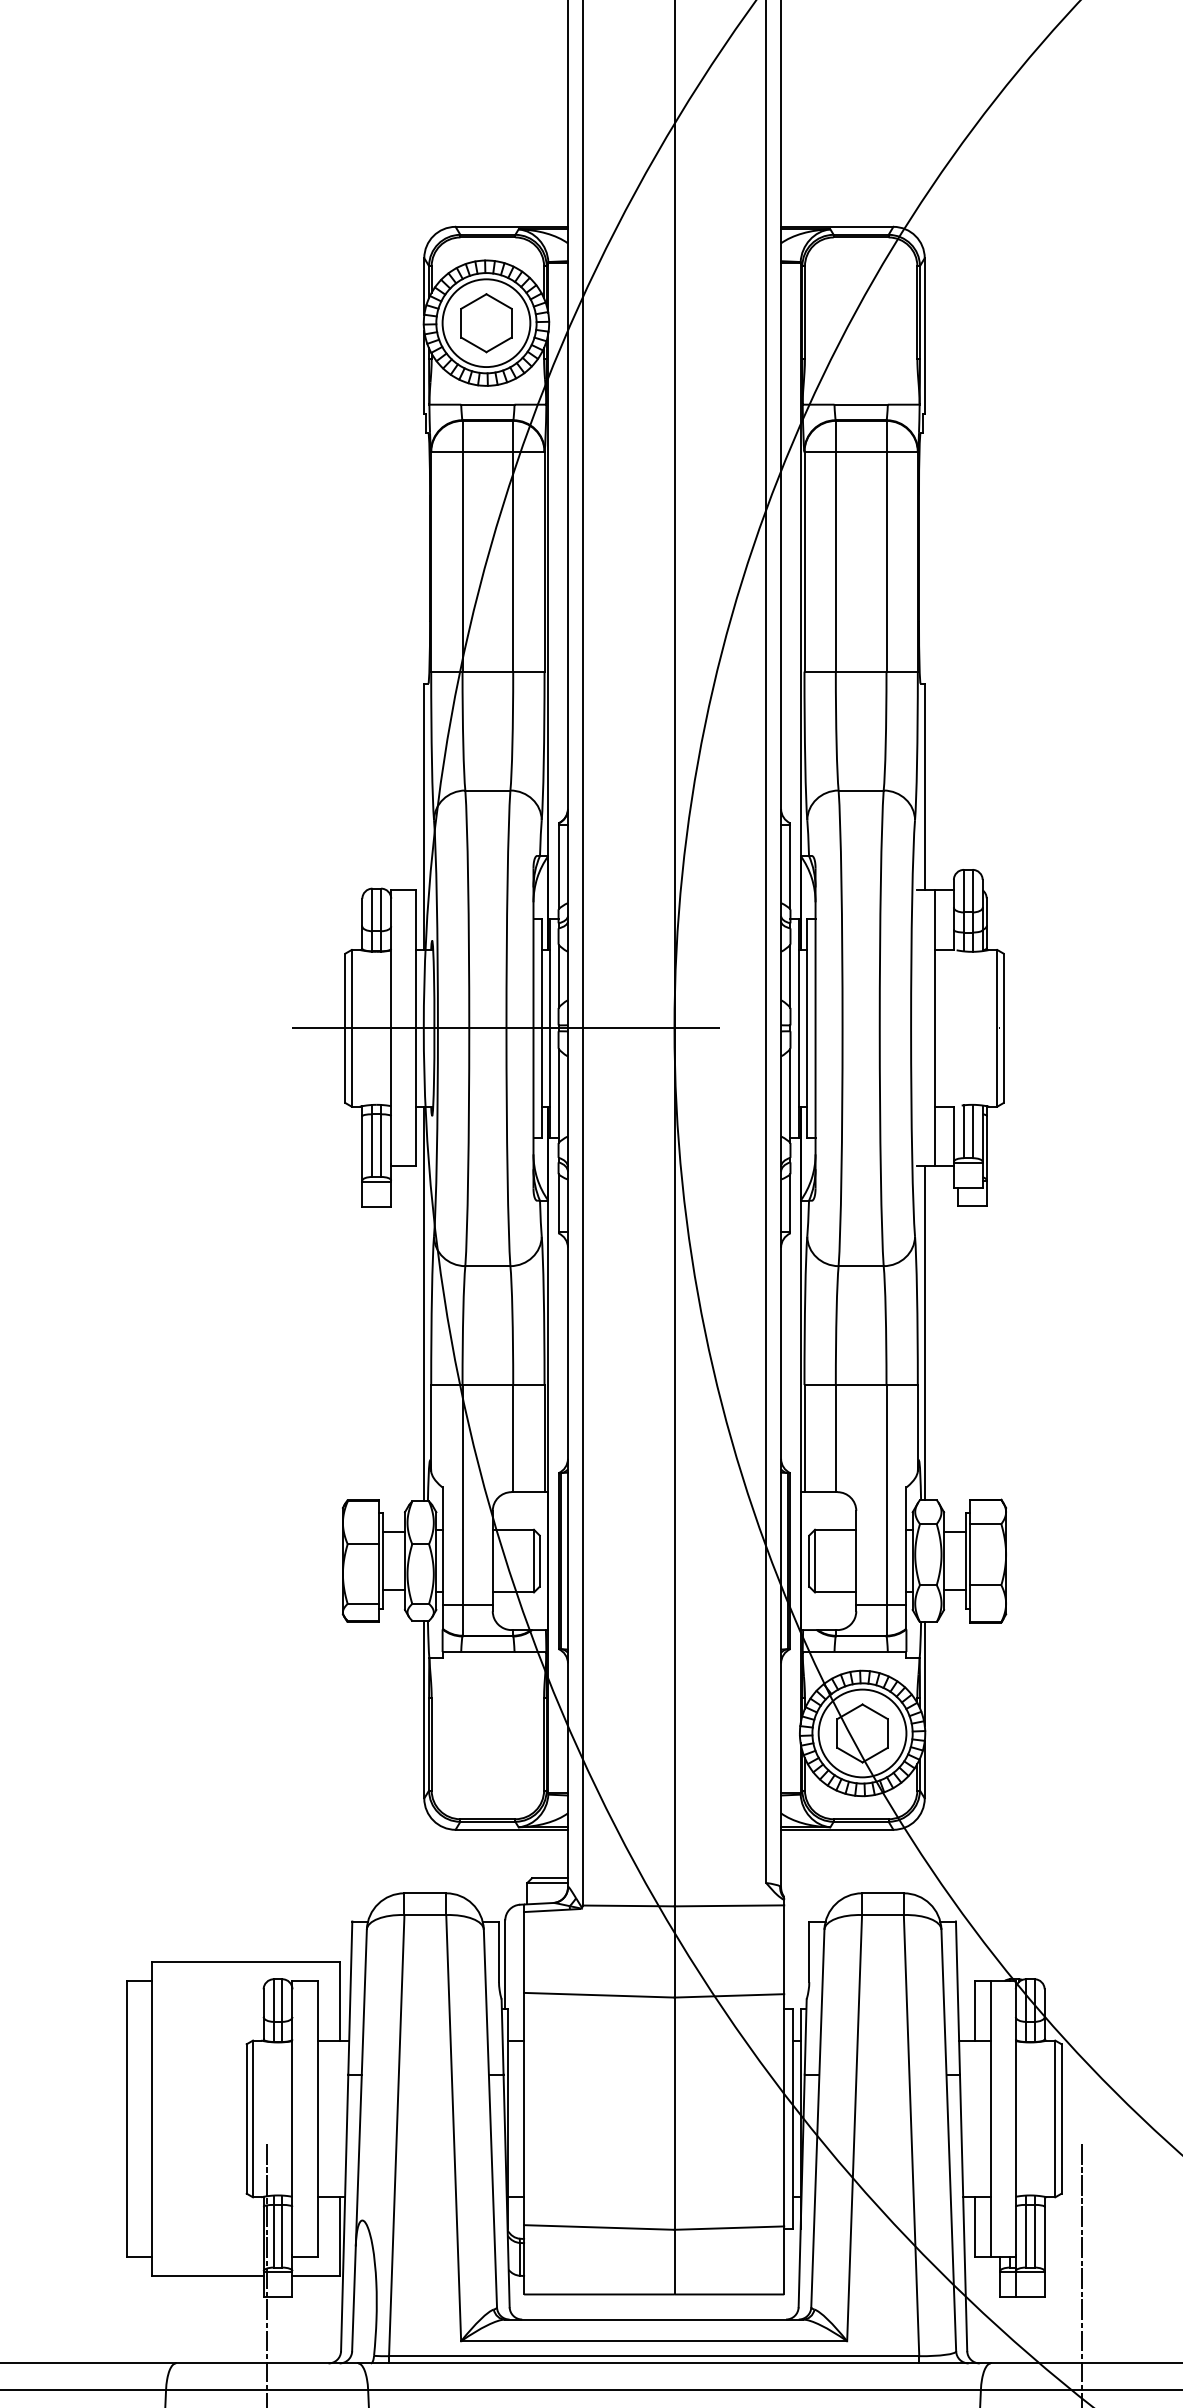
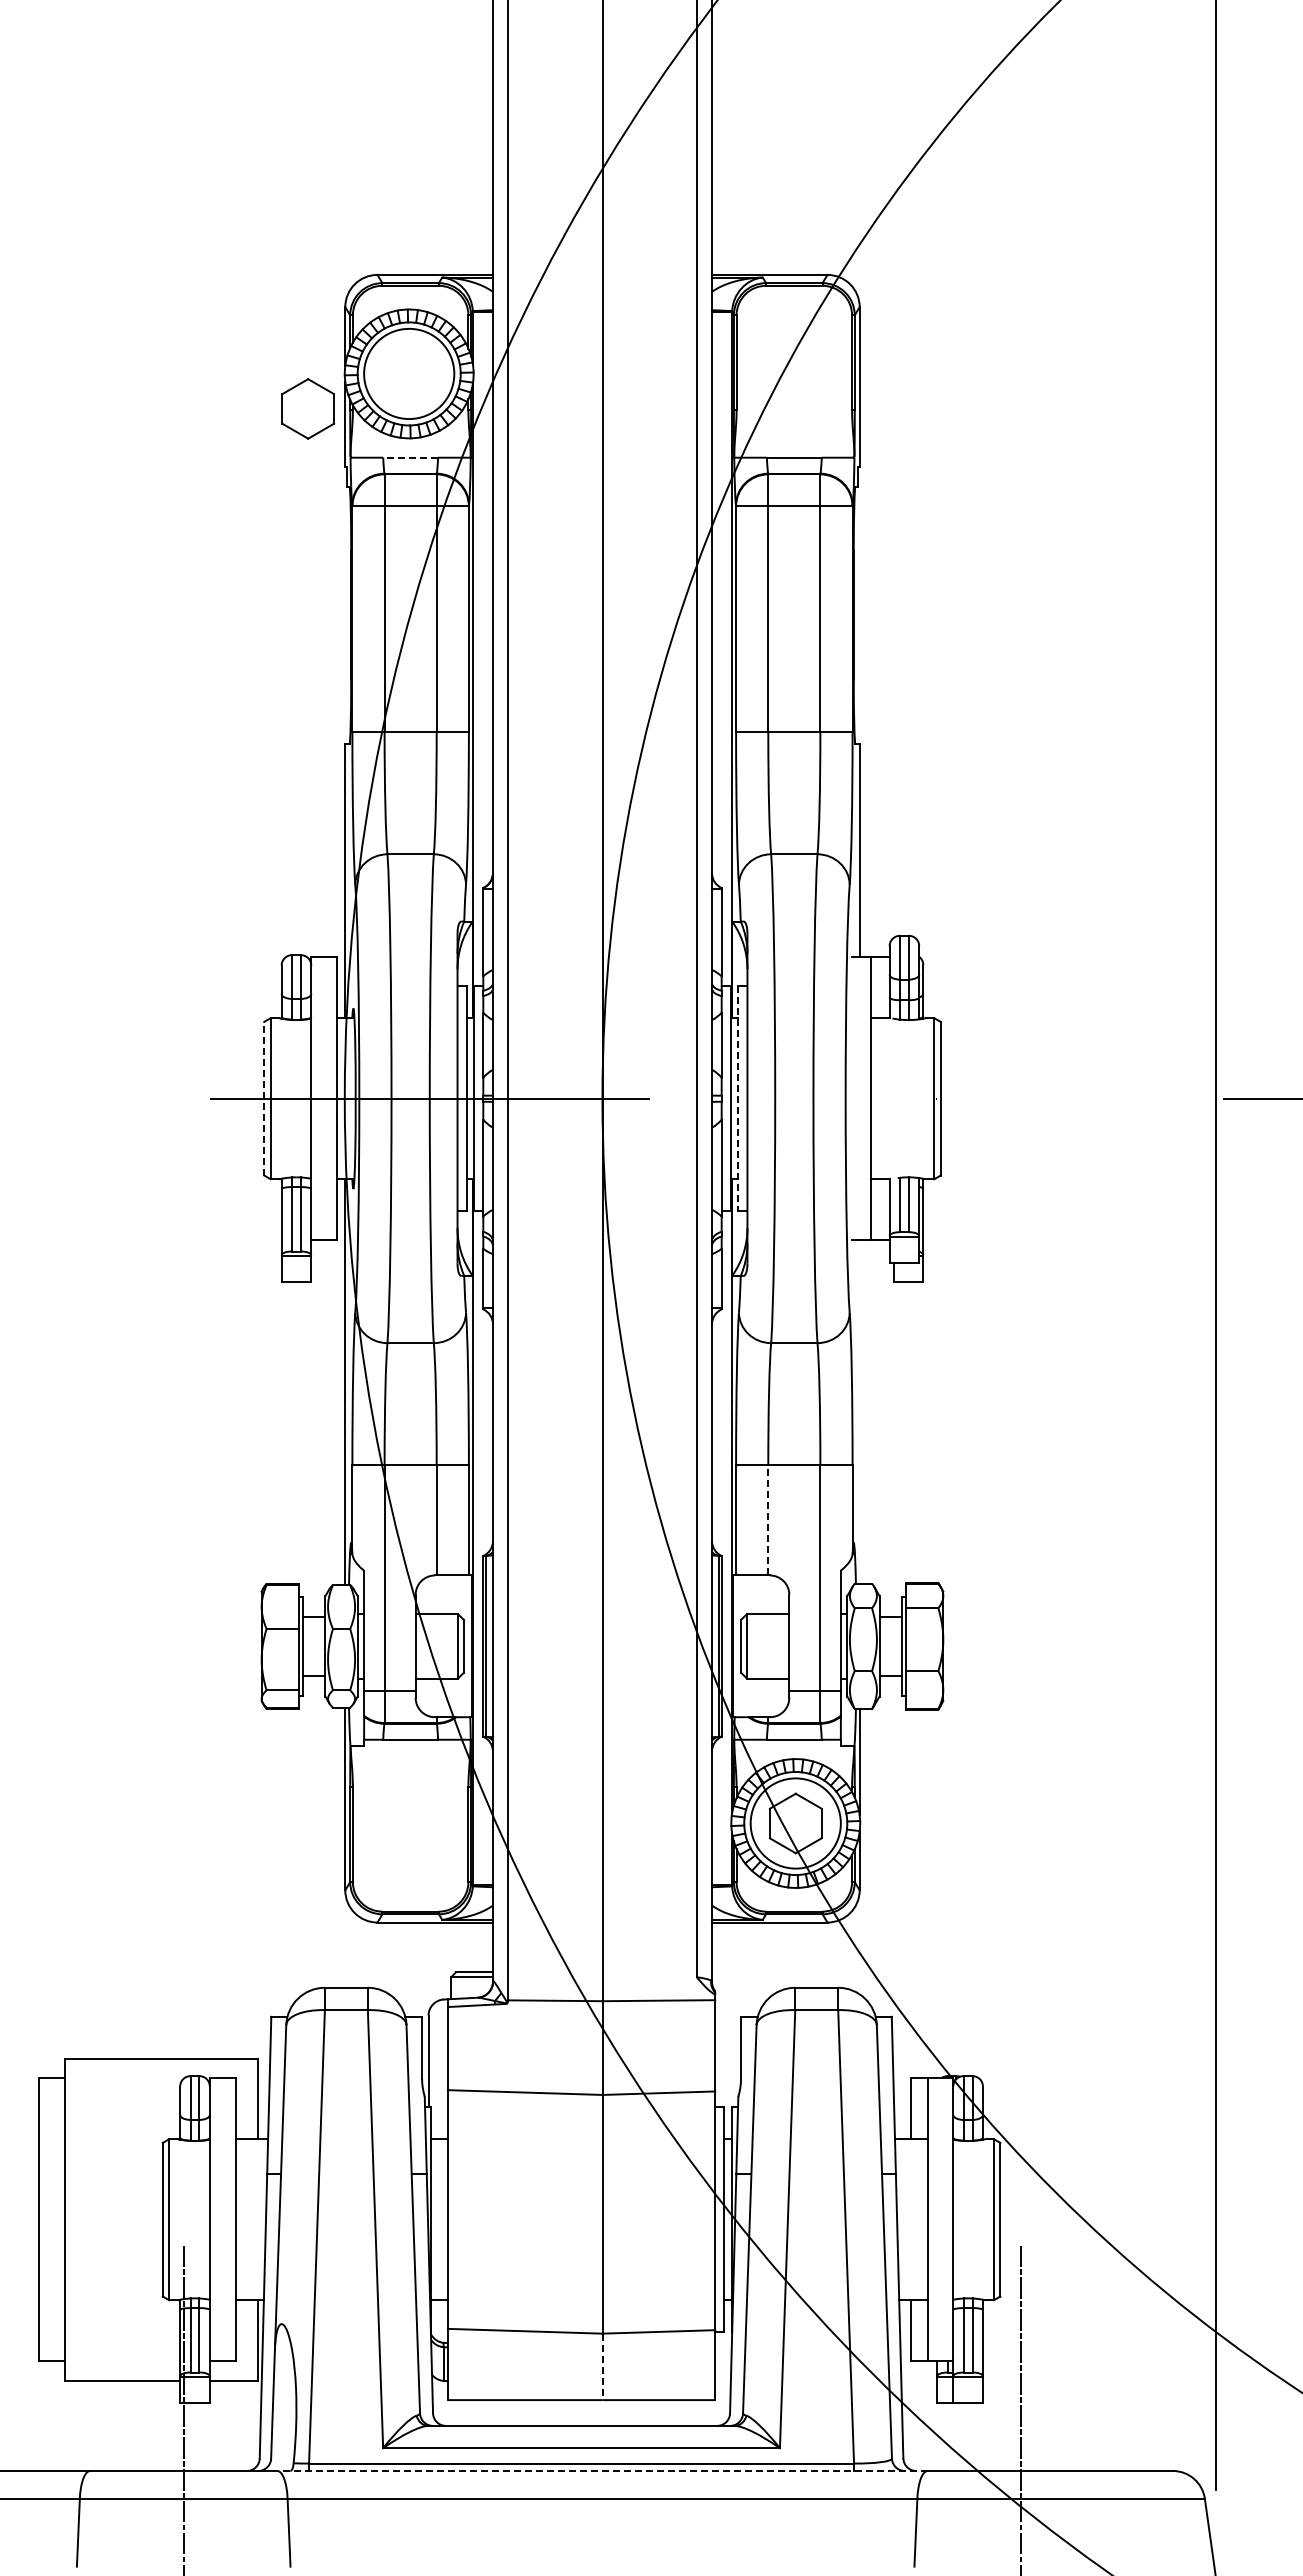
part: (485, 322) -> (307, 408), moved
line: (487, 404) -> (410, 457), solid -> dashed
line: (345, 1028) -> (264, 1098), solid -> dashed
line: (806, 1028) -> (738, 1098), solid -> dashed
line: (924, 1332) -> (859, 1411), removed
line: (836, 1437) -> (768, 1519), solid -> dashed
line: (674, 2262) -> (602, 2367), solid -> dashed
line: (673, 2362) -> (601, 2470), solid -> dashed

